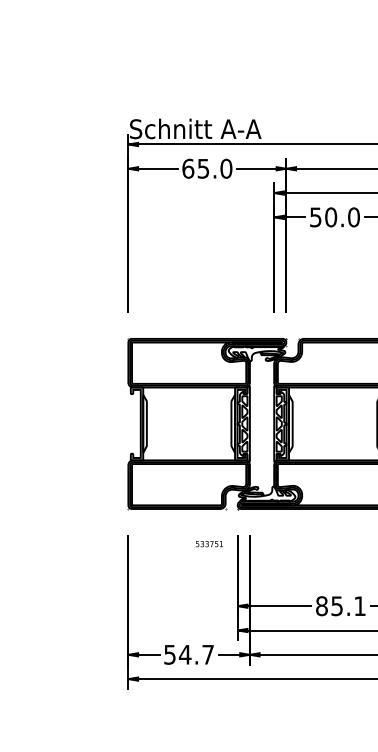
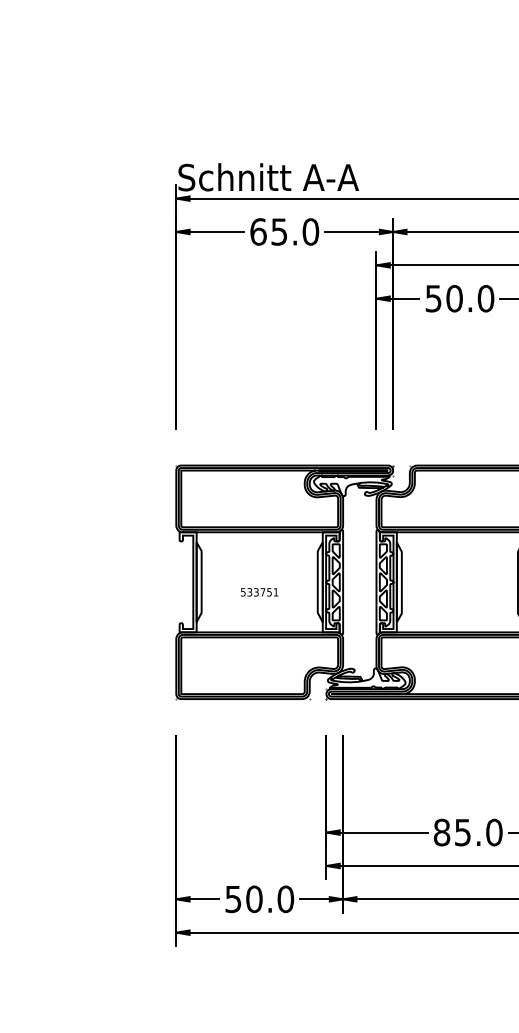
text: (209, 544) -> (259, 592), moved
text: (360, 606) -> (494, 832), 85.1 -> 85.0
text: (196, 654) -> (269, 899), 54.7 -> 50.0

